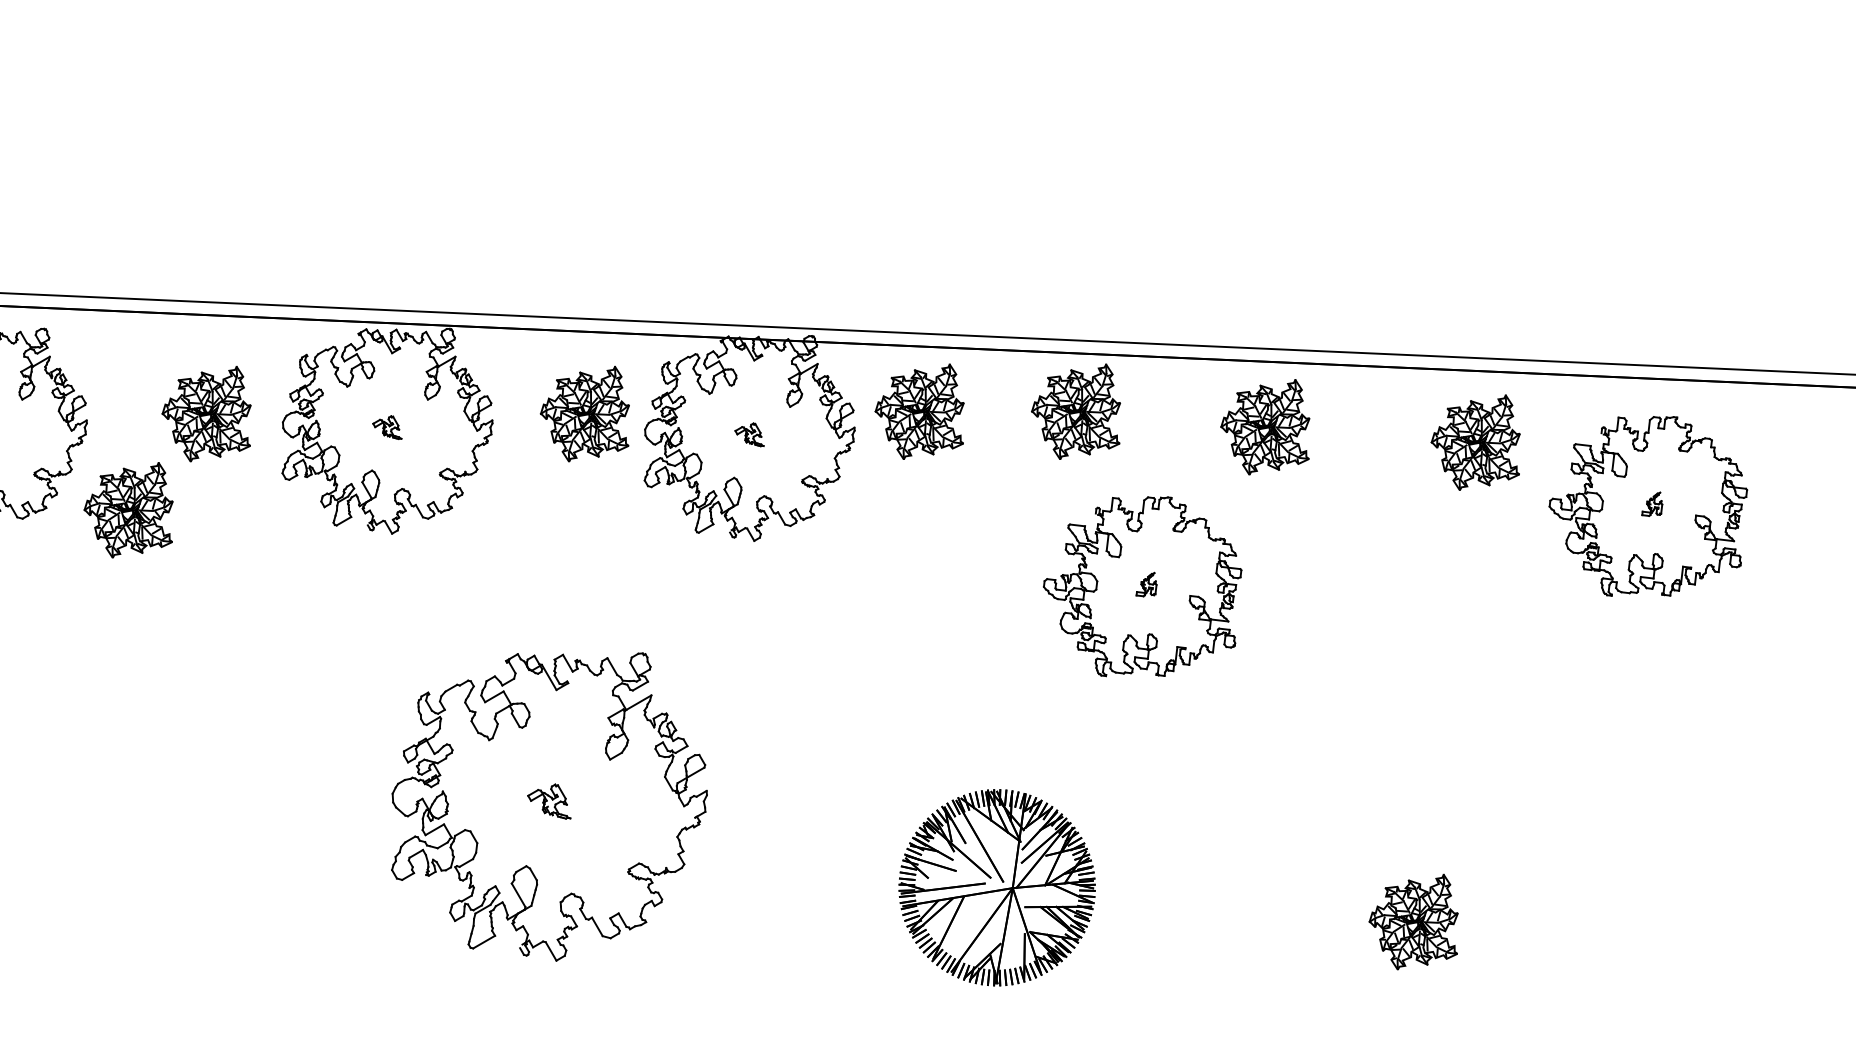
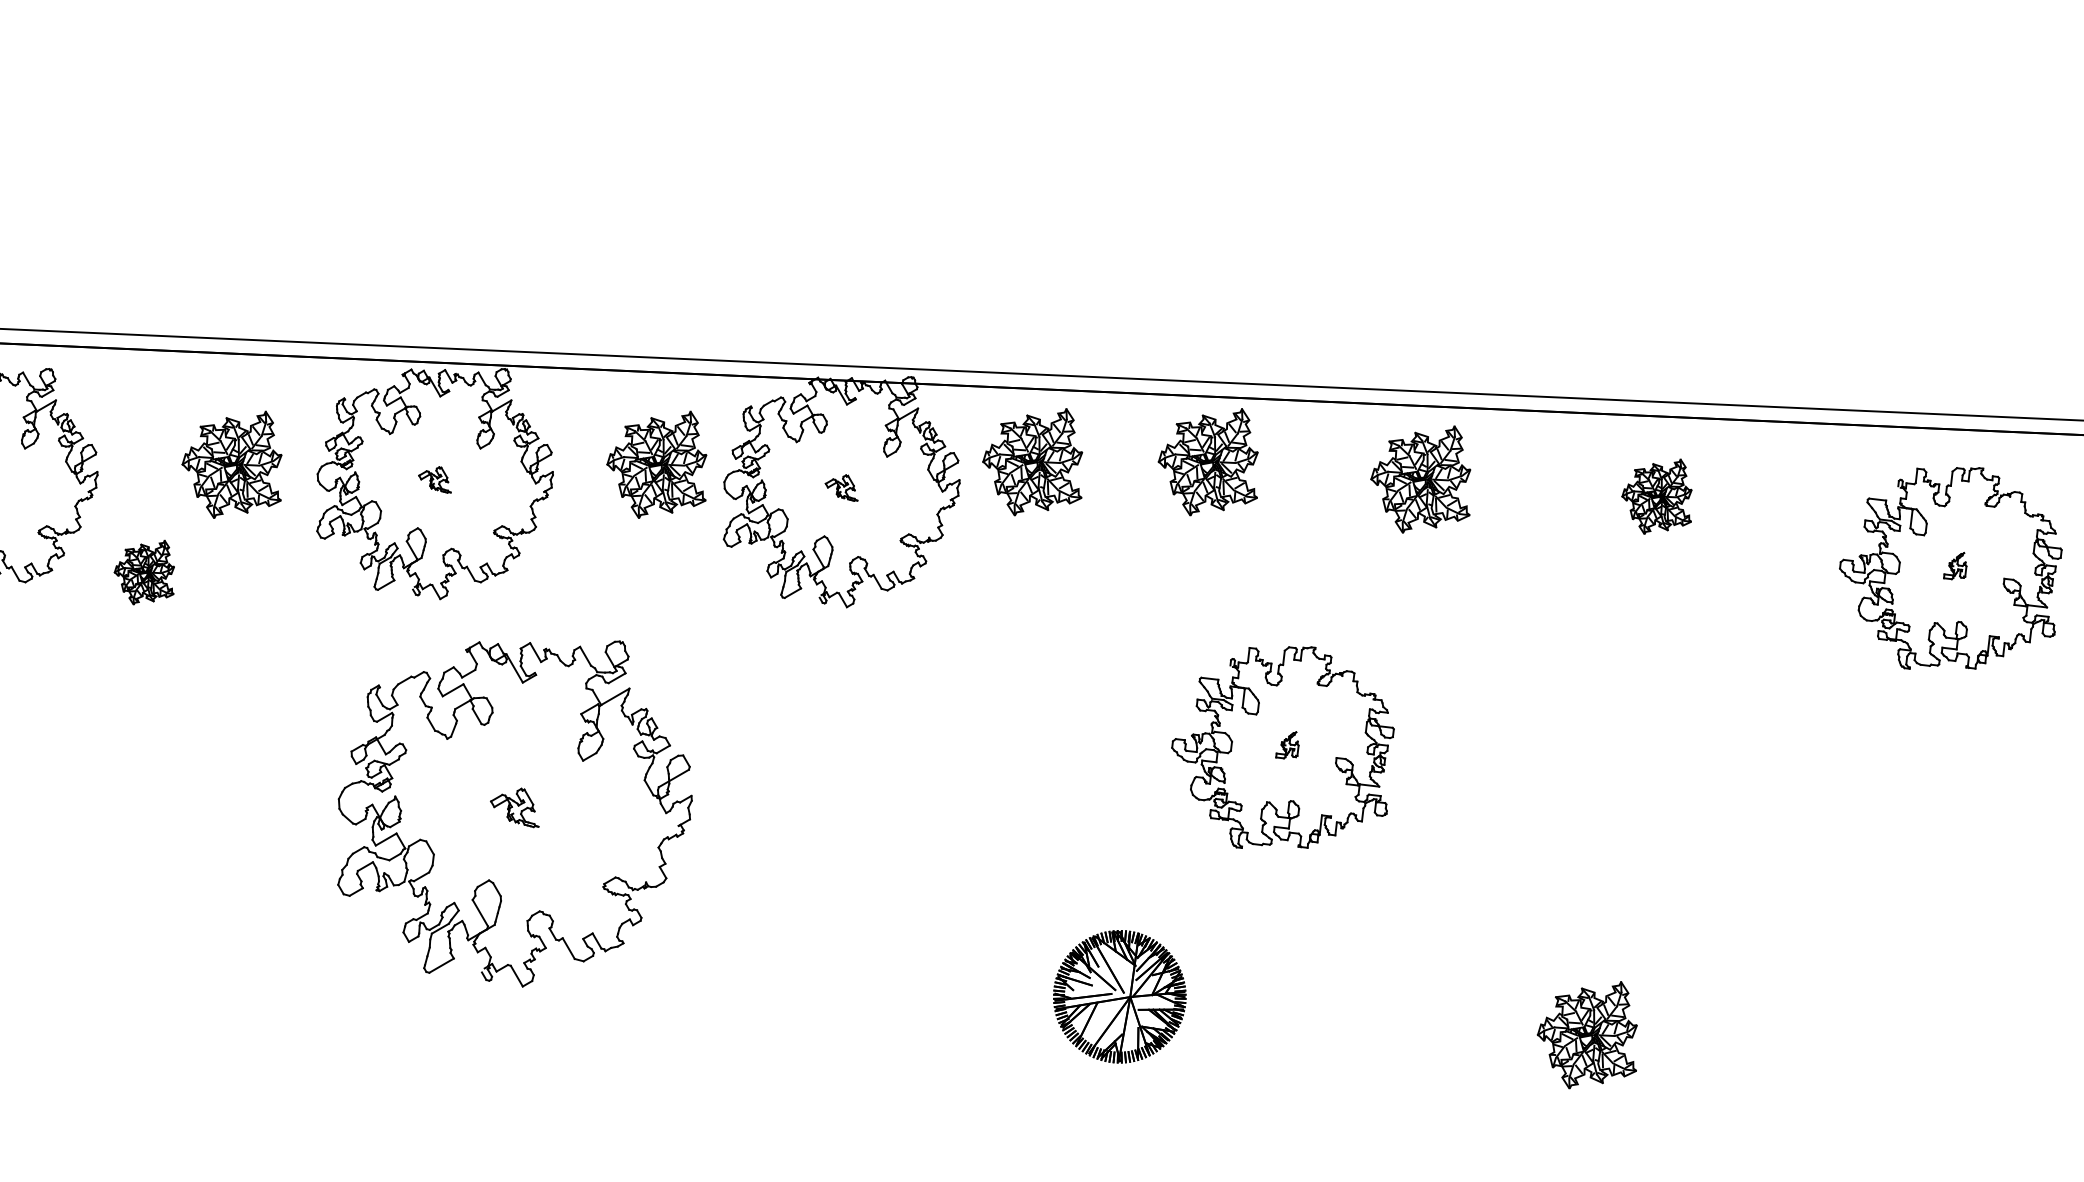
part: (1475, 442) -> (1656, 496), size x0.7
part: (1648, 506) -> (1950, 568), moved
part: (128, 510) -> (144, 572), size x0.6
part: (1142, 586) -> (1282, 747), moved
part: (549, 806) -> (514, 813), moved
part: (997, 887) -> (1119, 996), size x0.6

